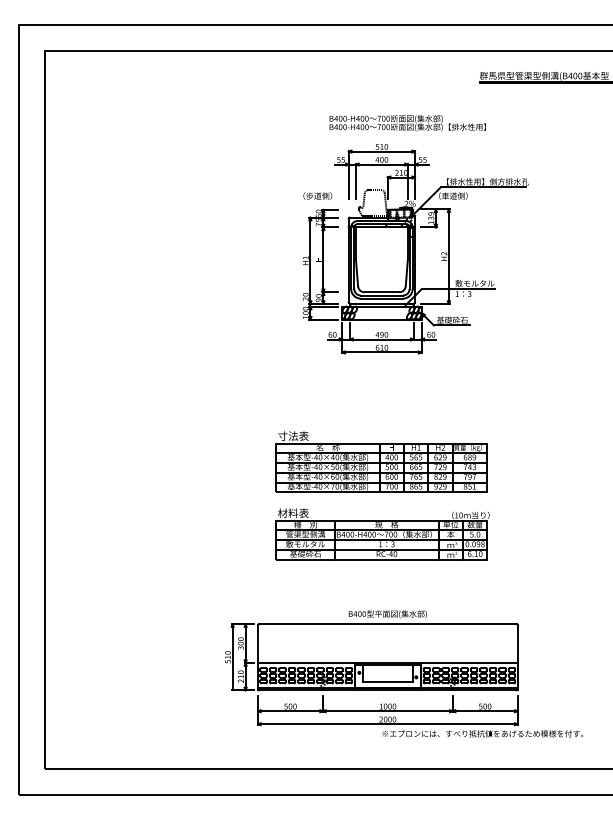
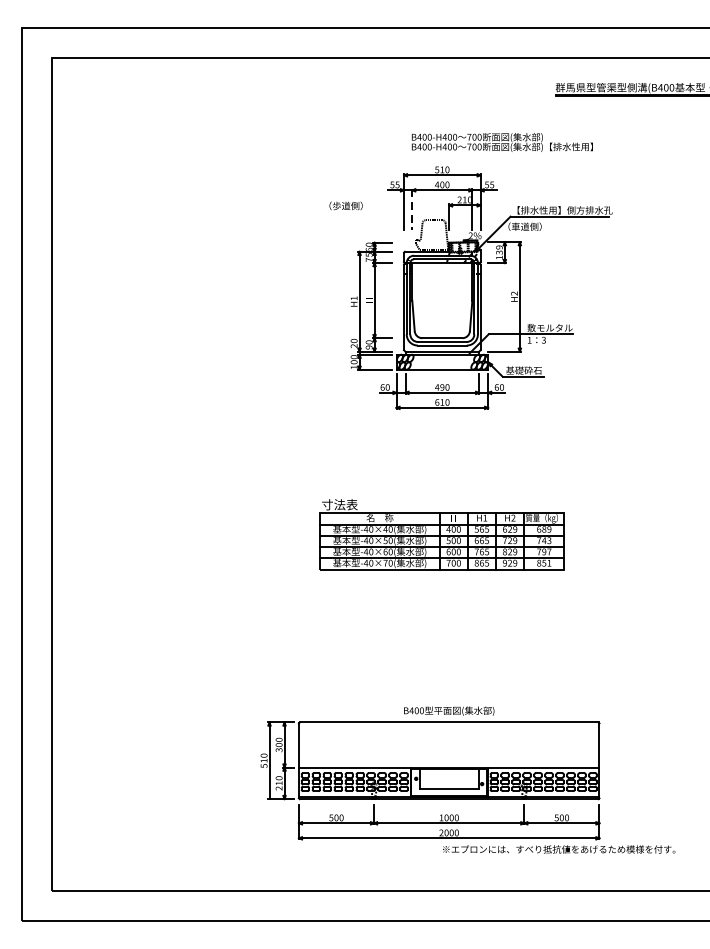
text: (407, 123) -> (502, 142), moved
line: (355, 181) -> (411, 209), solid -> dashed
text: (317, 195) -> (345, 205), moved
part: (382, 534) -> (443, 618), removed

